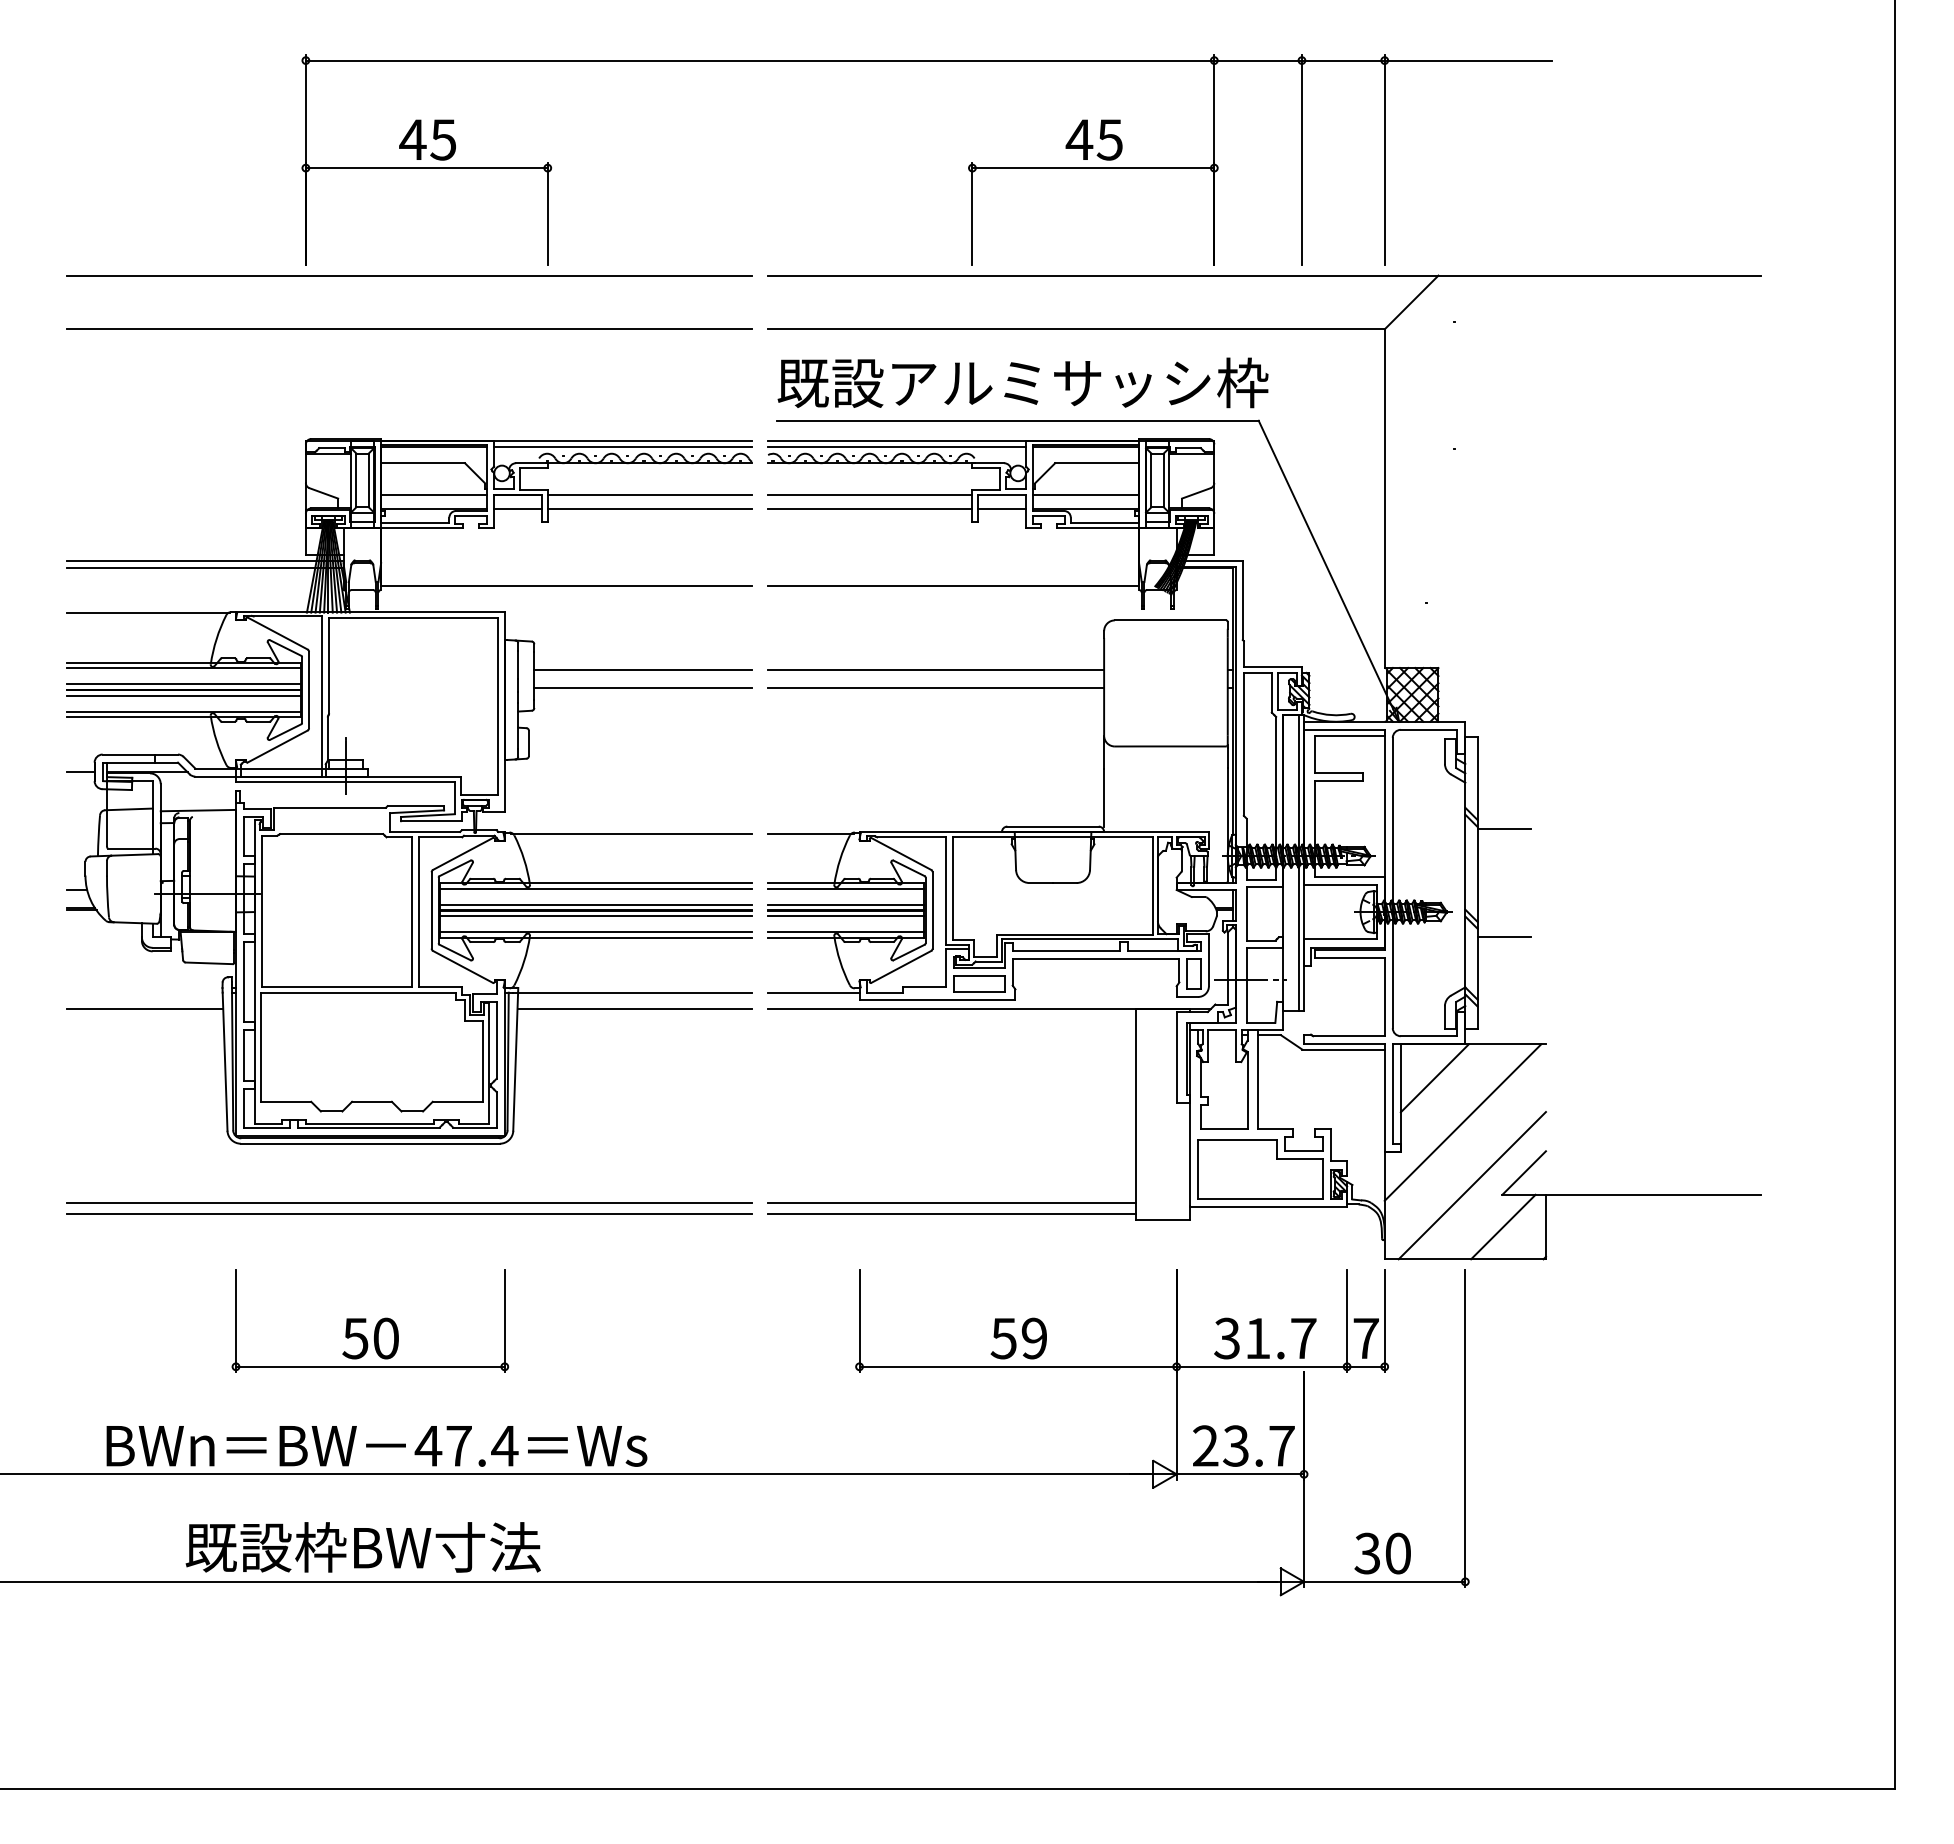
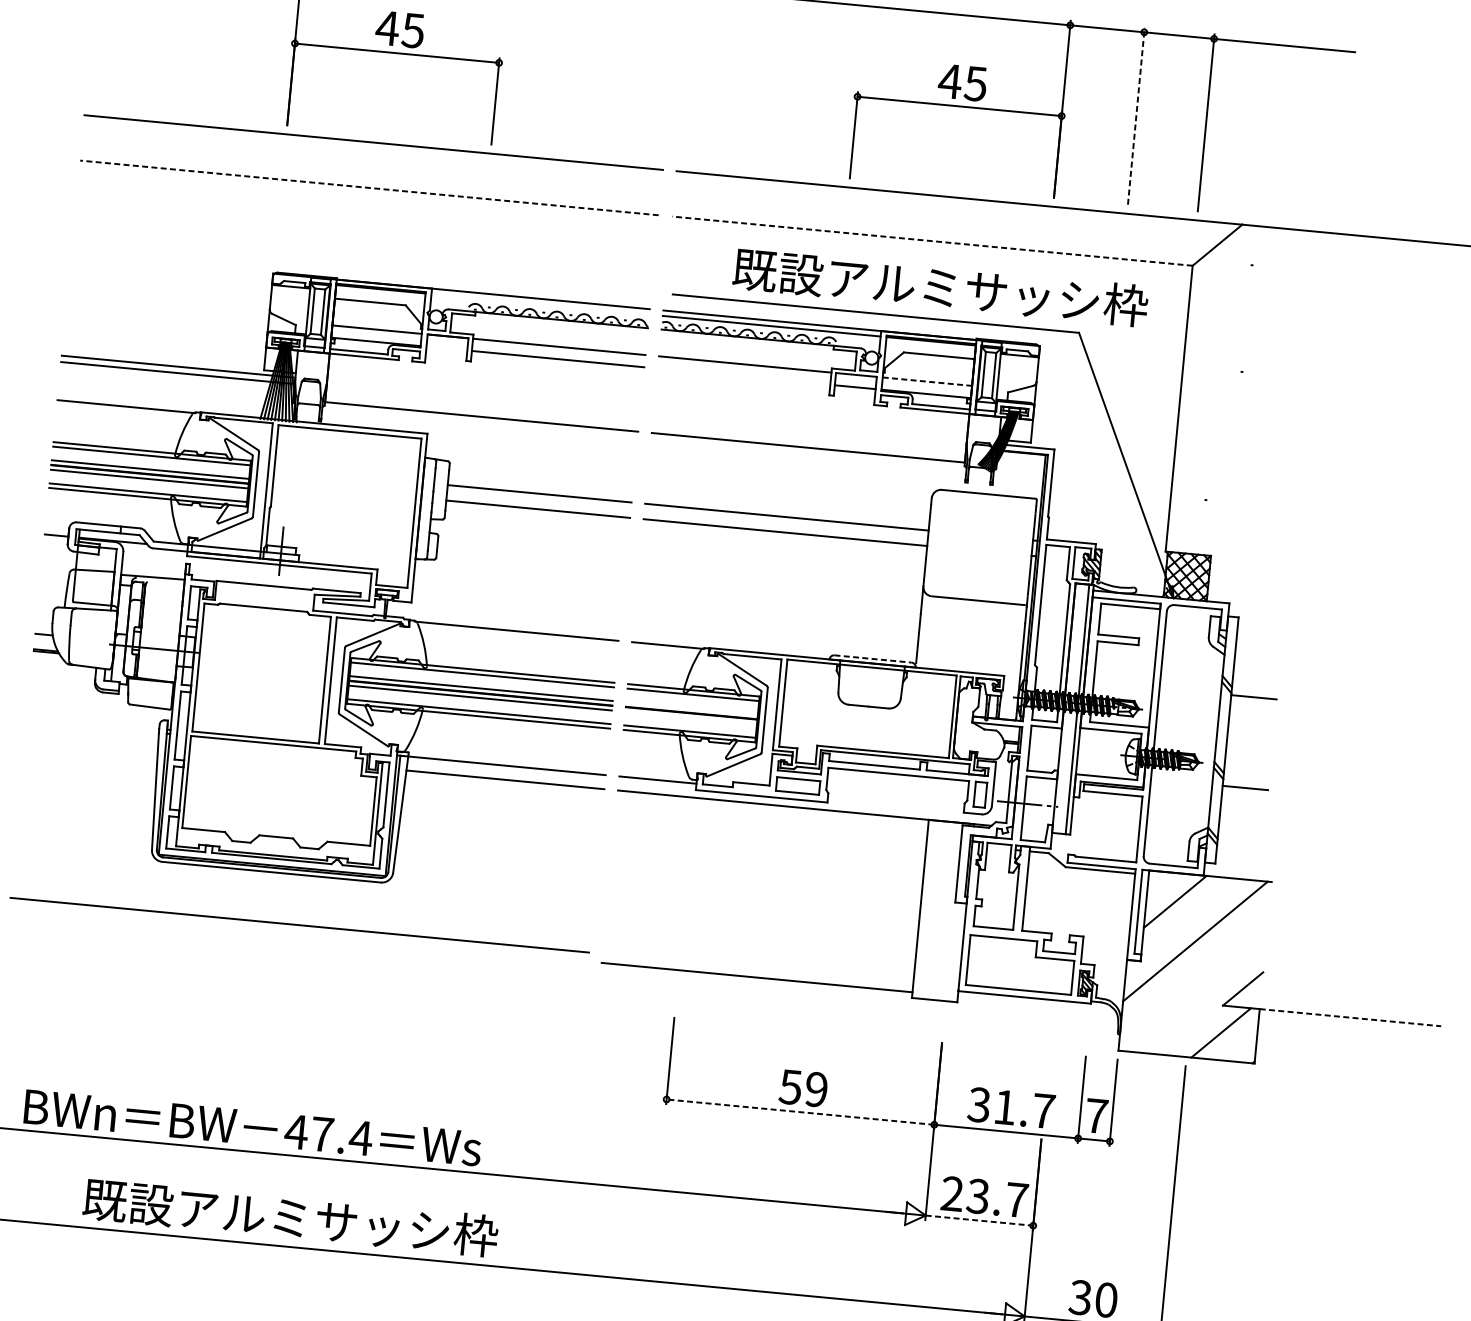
line: (1301, 160) -> (1135, 116), solid -> dashed
line: (409, 329) -> (369, 188), solid -> dashed
line: (1075, 329) -> (931, 241), solid -> dashed
text: (1022, 382) -> (940, 287), moved
line: (623, 447) -> (540, 304), removed
line: (1086, 494) -> (927, 381), solid -> dashed
line: (518, 509) -> (447, 348), removed
line: (870, 509) -> (744, 376), removed
line: (1053, 826) -> (873, 658), solid -> dashed
line: (846, 904) -> (692, 708), removed
line: (846, 916) -> (691, 718), removed
line: (144, 1009) -> (91, 740), removed
line: (1471, 1185) -> (1197, 995), removed
line: (1653, 1194) -> (1350, 1017), solid -> dashed
line: (952, 1202) -> (758, 968), removed
line: (409, 1213) -> (299, 934), removed
part: (369, 1320) -> (256, 1021), removed
line: (1018, 1366) -> (800, 1111), solid -> dashed
line: (1240, 1474) -> (979, 1220), solid -> dashed
text: (485, 1547) -> (336, 1222), 既設枠BW寸法 -> 既設アルミサッシ枠

